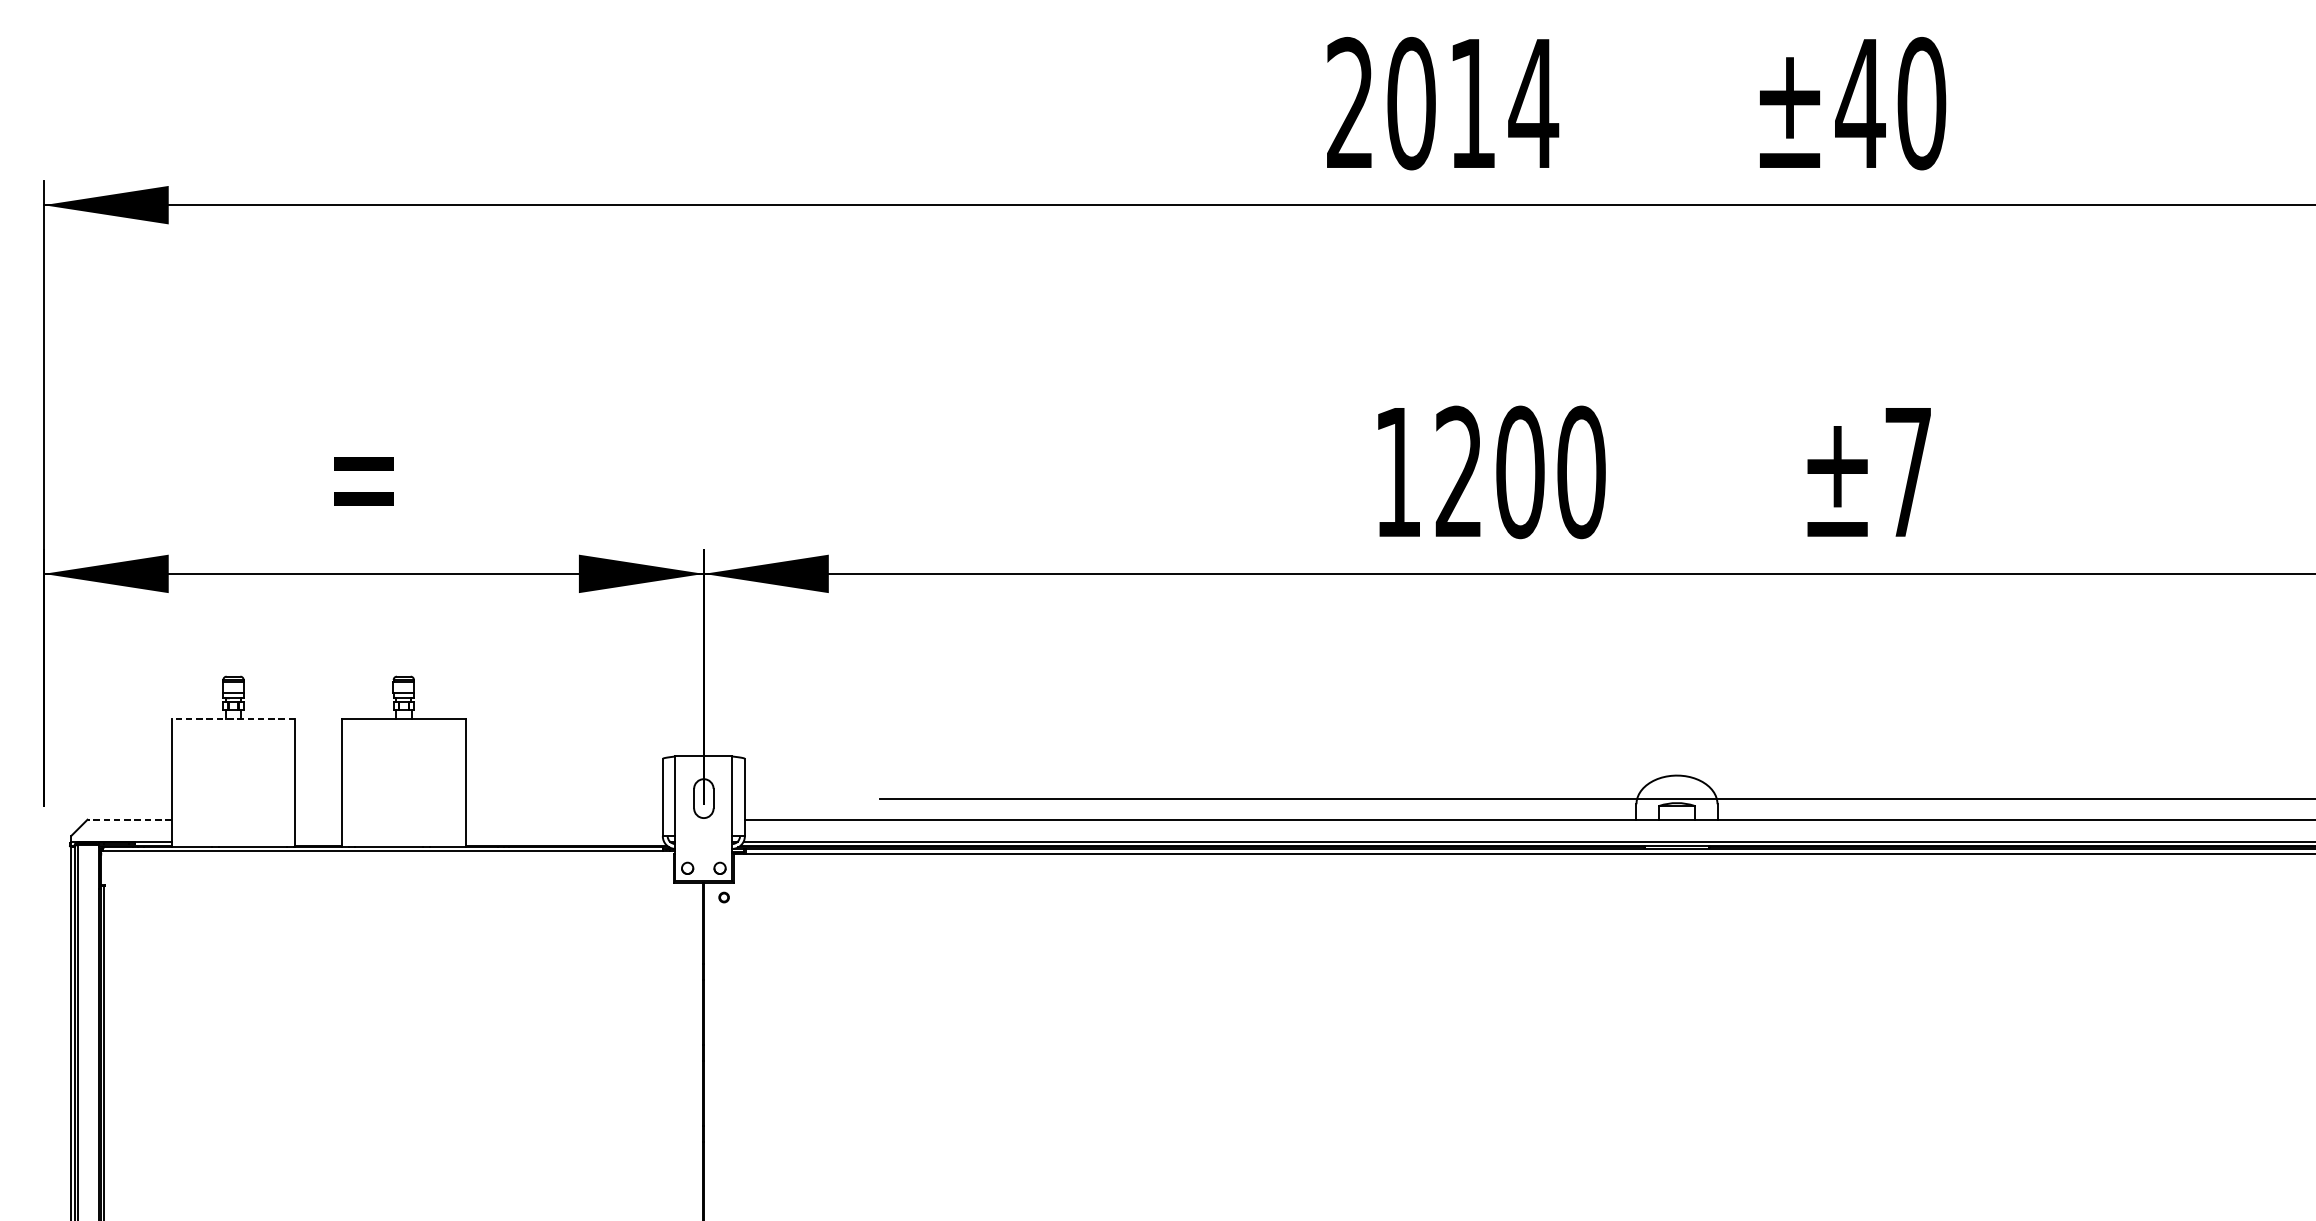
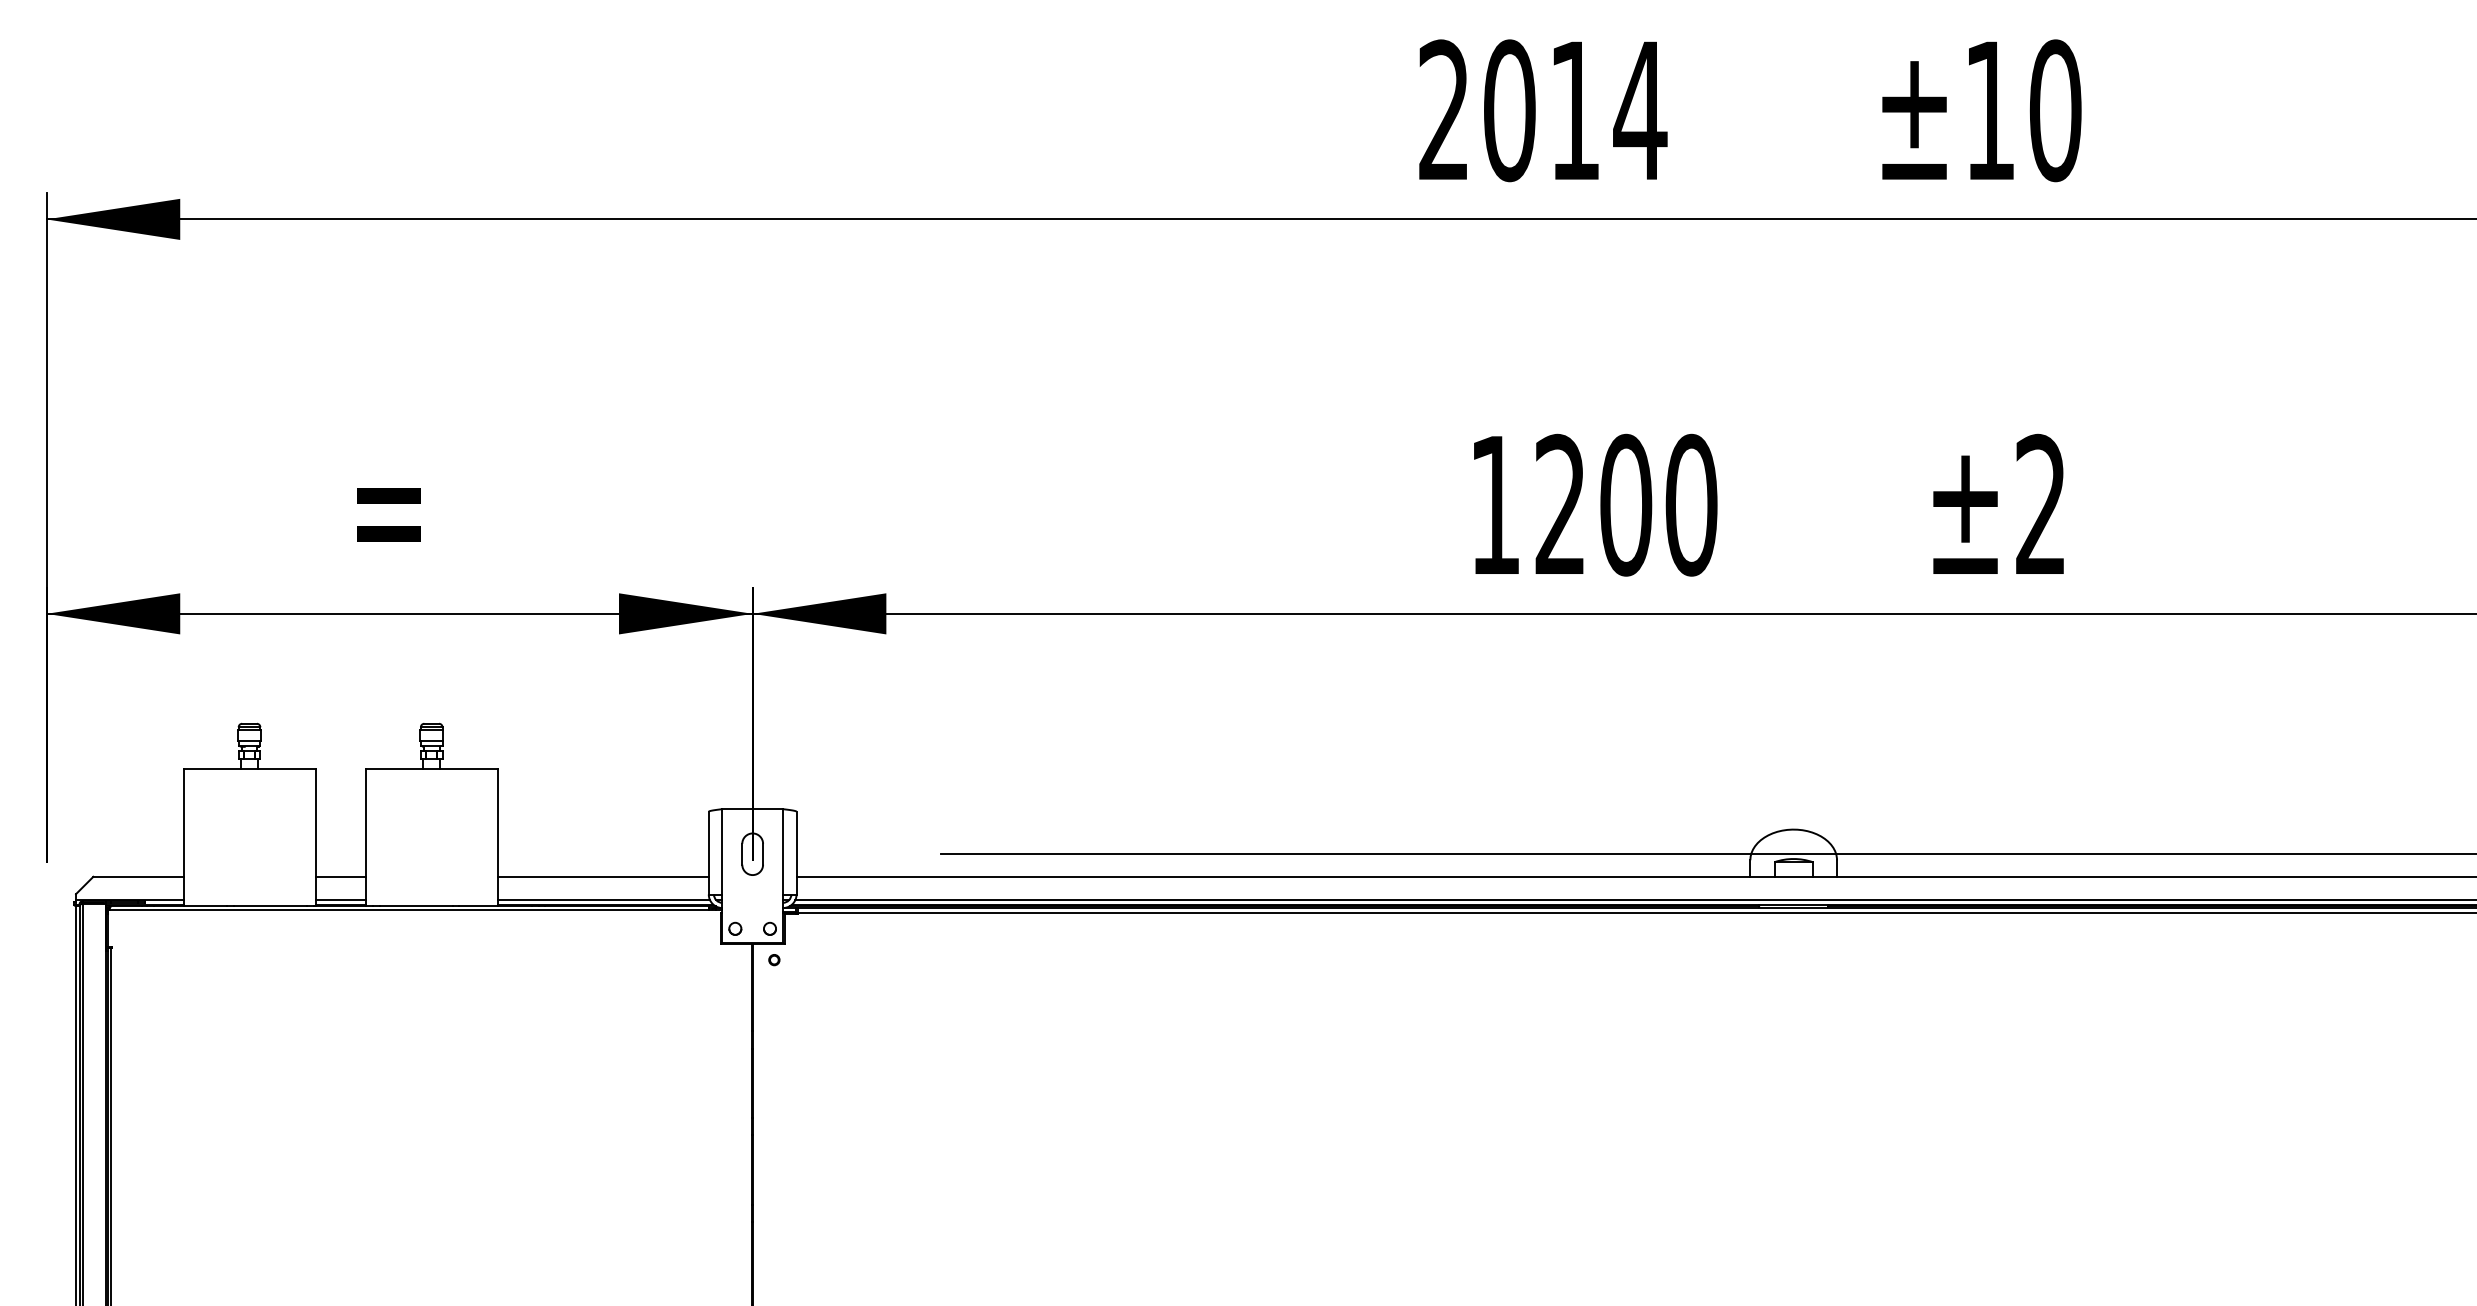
text: (1860, 103) -> (1989, 110), ±40 -> ±10
text: (1907, 470) -> (2040, 503), ±7 -> ±2
line: (233, 719) -> (249, 769), dashed -> solid
line: (128, 819) -> (137, 876), dashed -> solid
line: (318, 819) -> (340, 876), added
line: (563, 819) -> (602, 876), added
line: (318, 841) -> (340, 900), added
line: (564, 841) -> (603, 900), added

